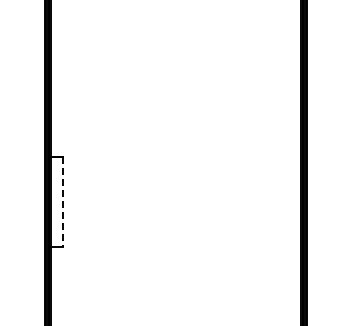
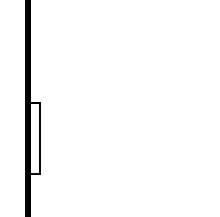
line: (62, 202) -> (39, 138), dashed -> solid

